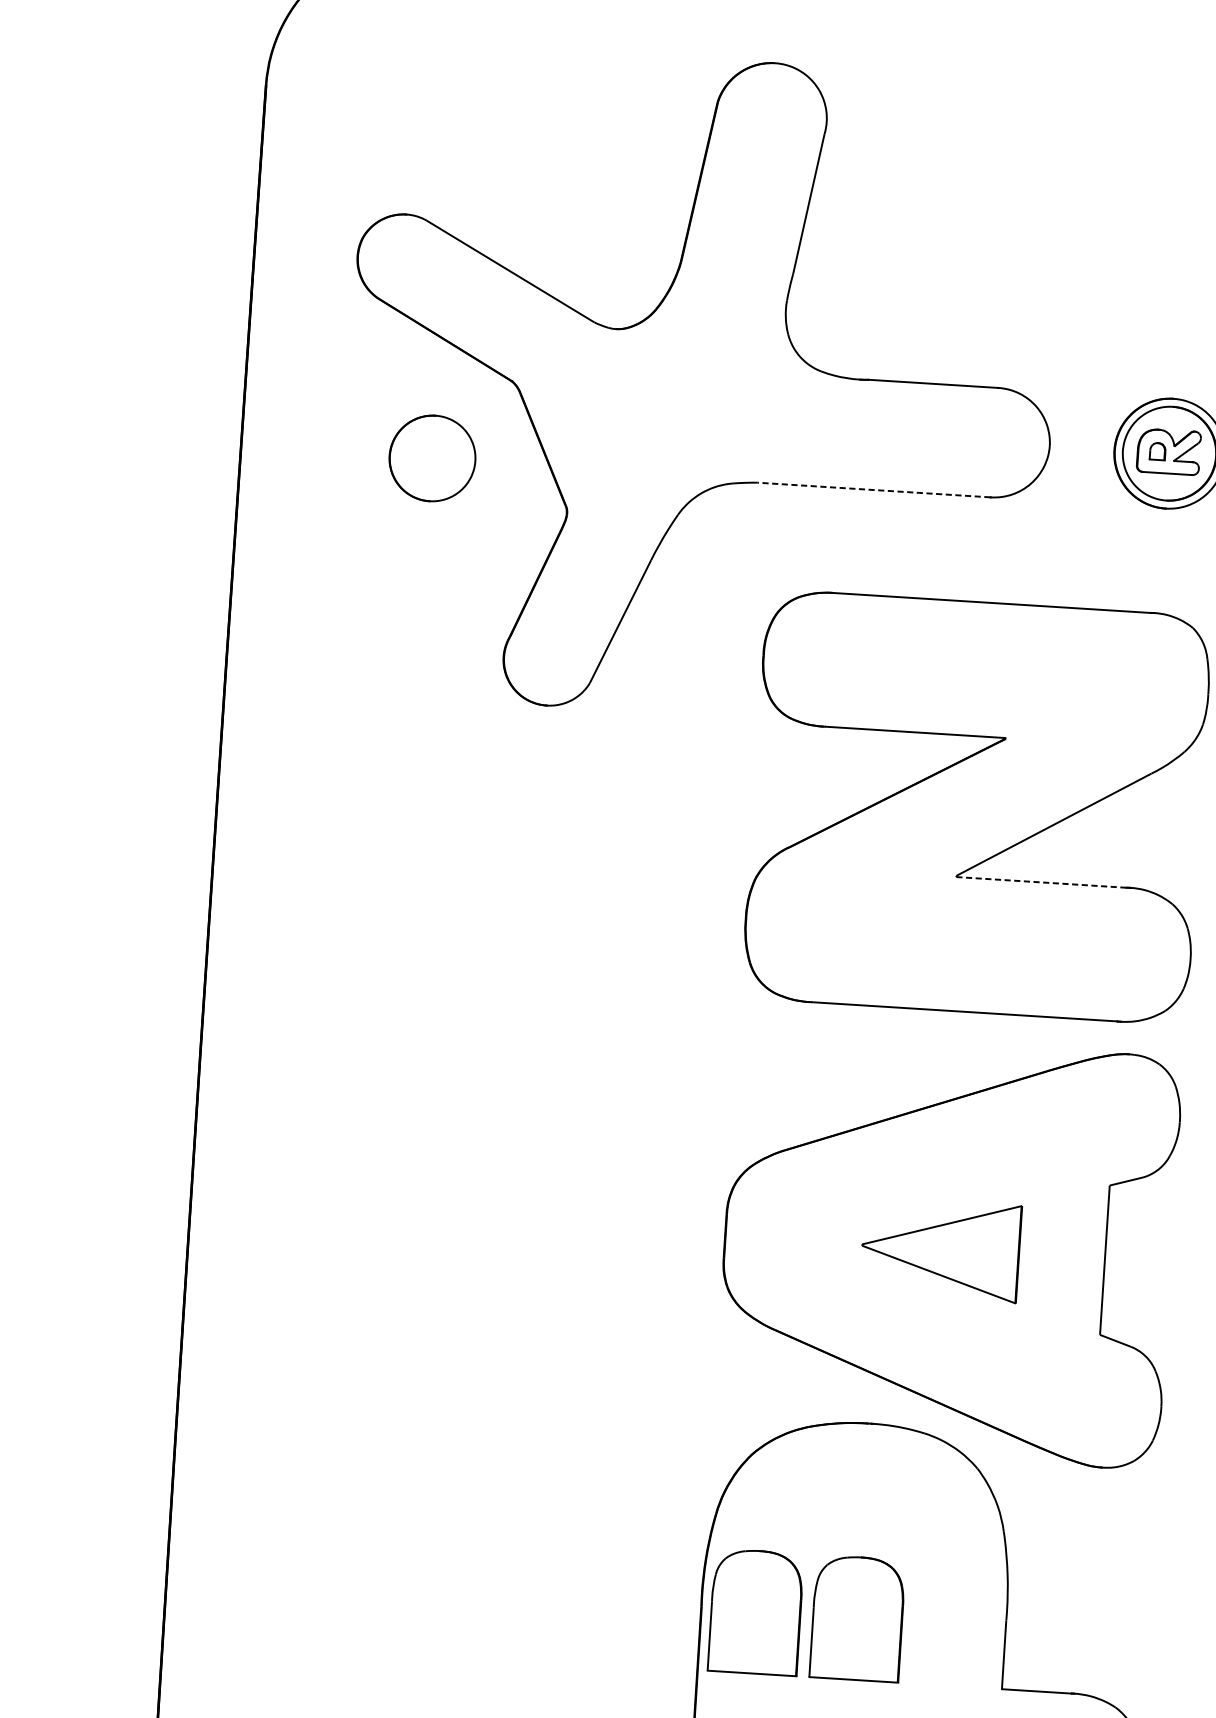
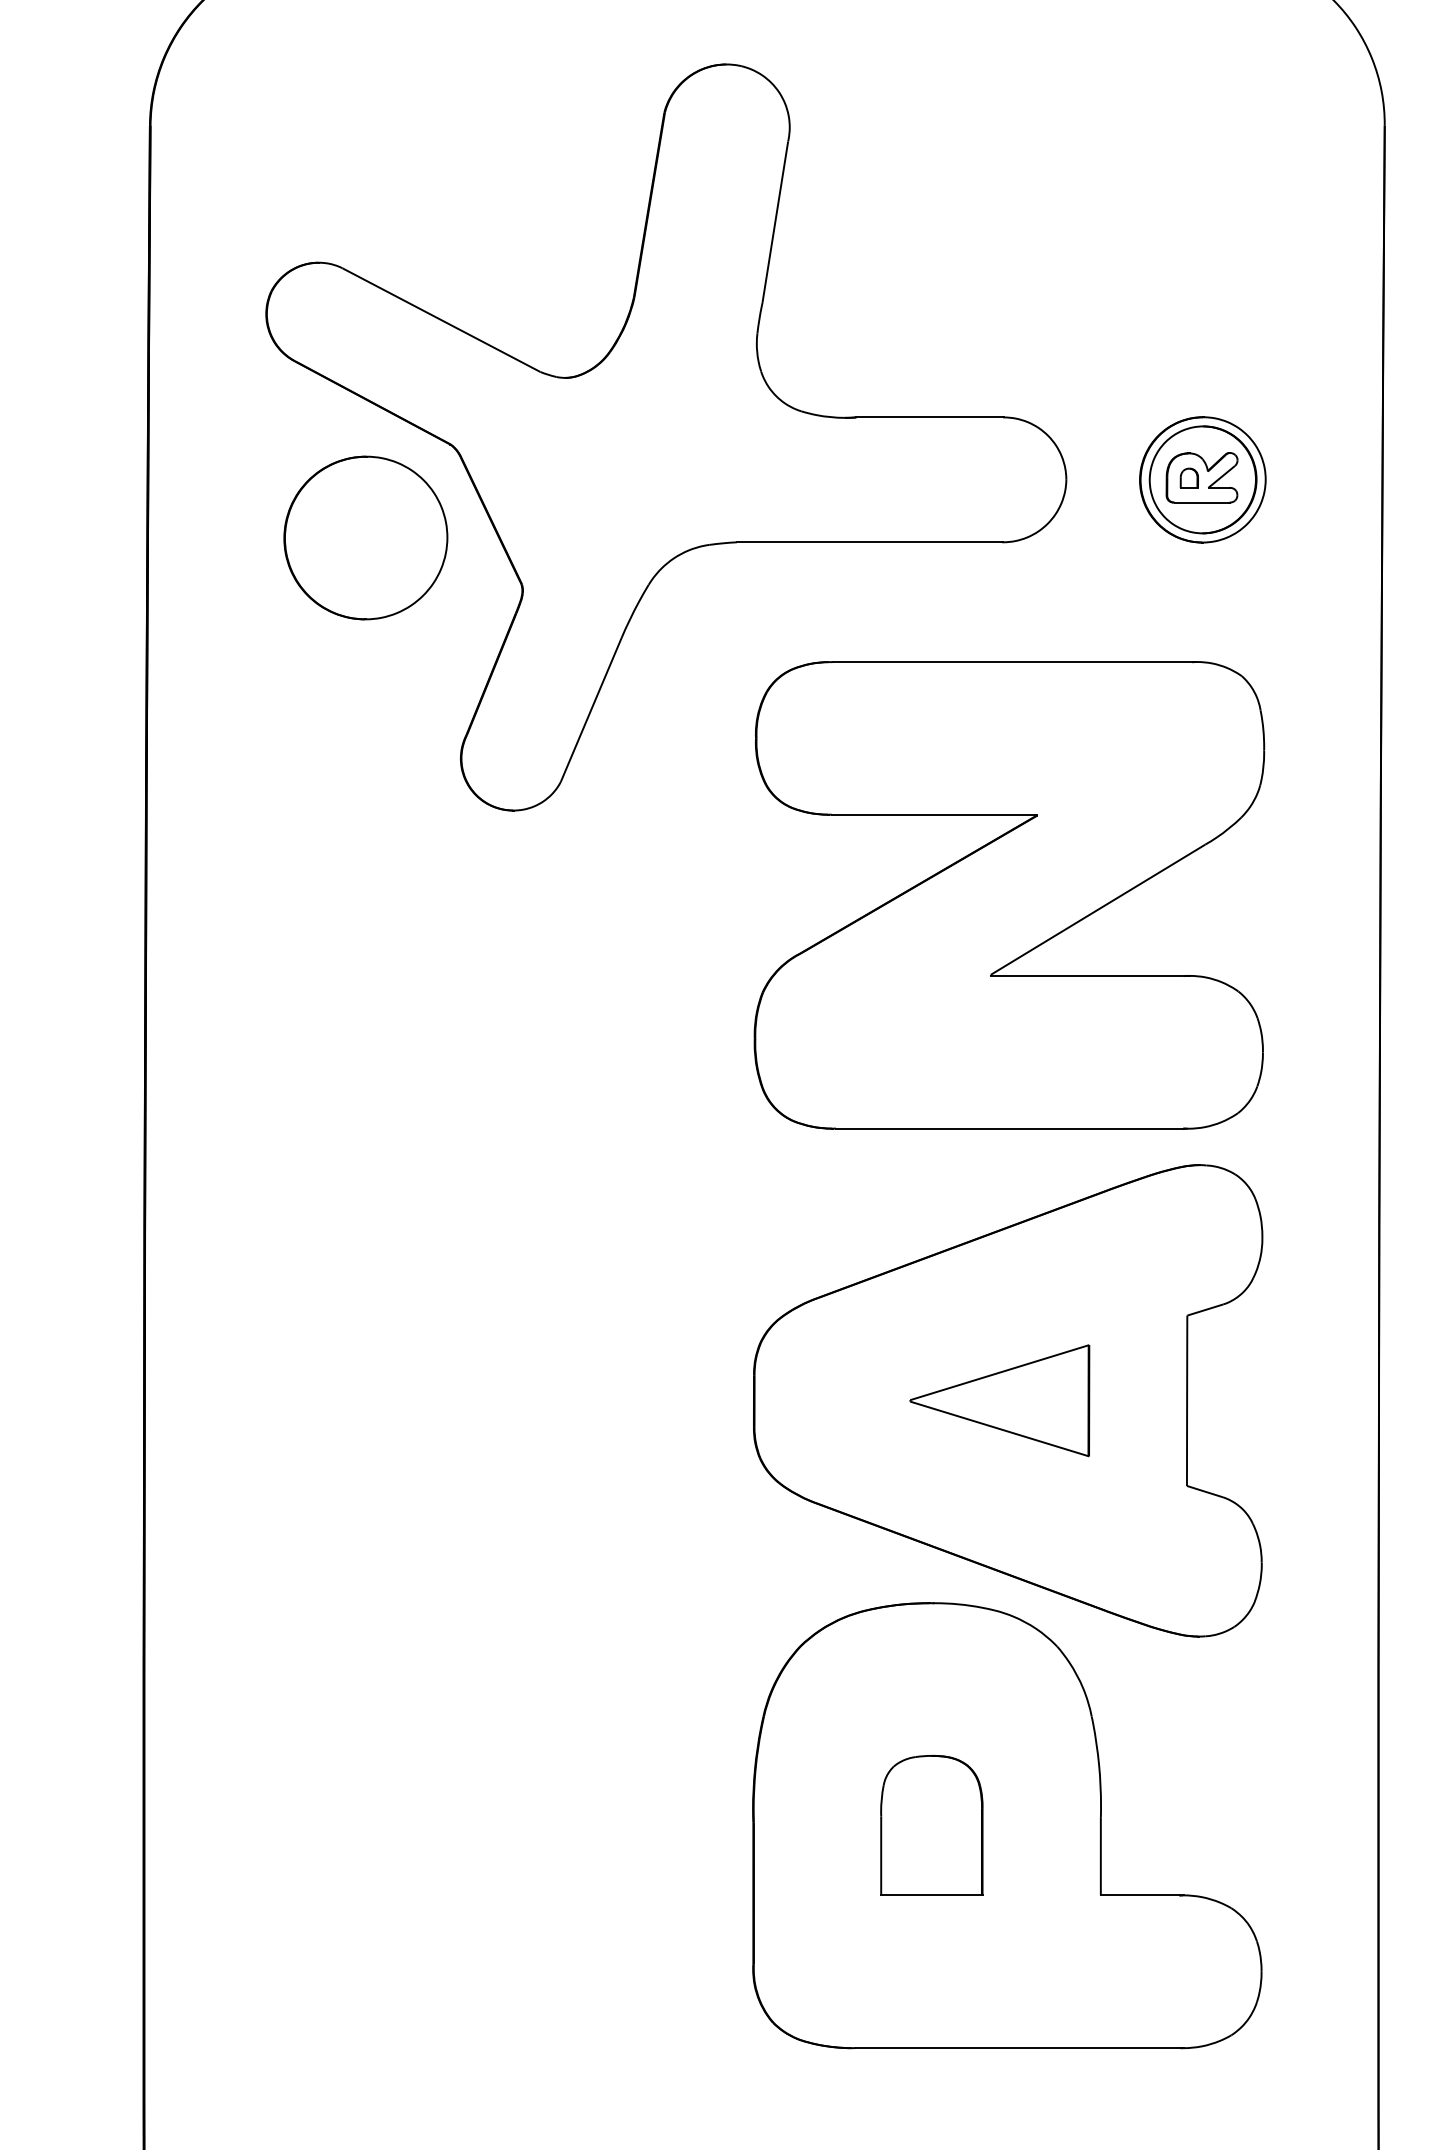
part: (432, 458) -> (365, 537), size x1.67
line: (873, 490) -> (869, 542), dashed -> solid
line: (1040, 882) -> (1087, 976), dashed -> solid
part: (755, 1611) -> (815, 1824), removed

